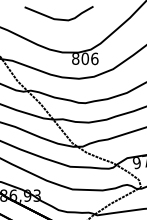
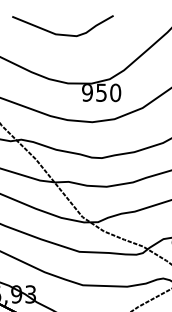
text: (85, 58) -> (101, 92), 806 -> 950

